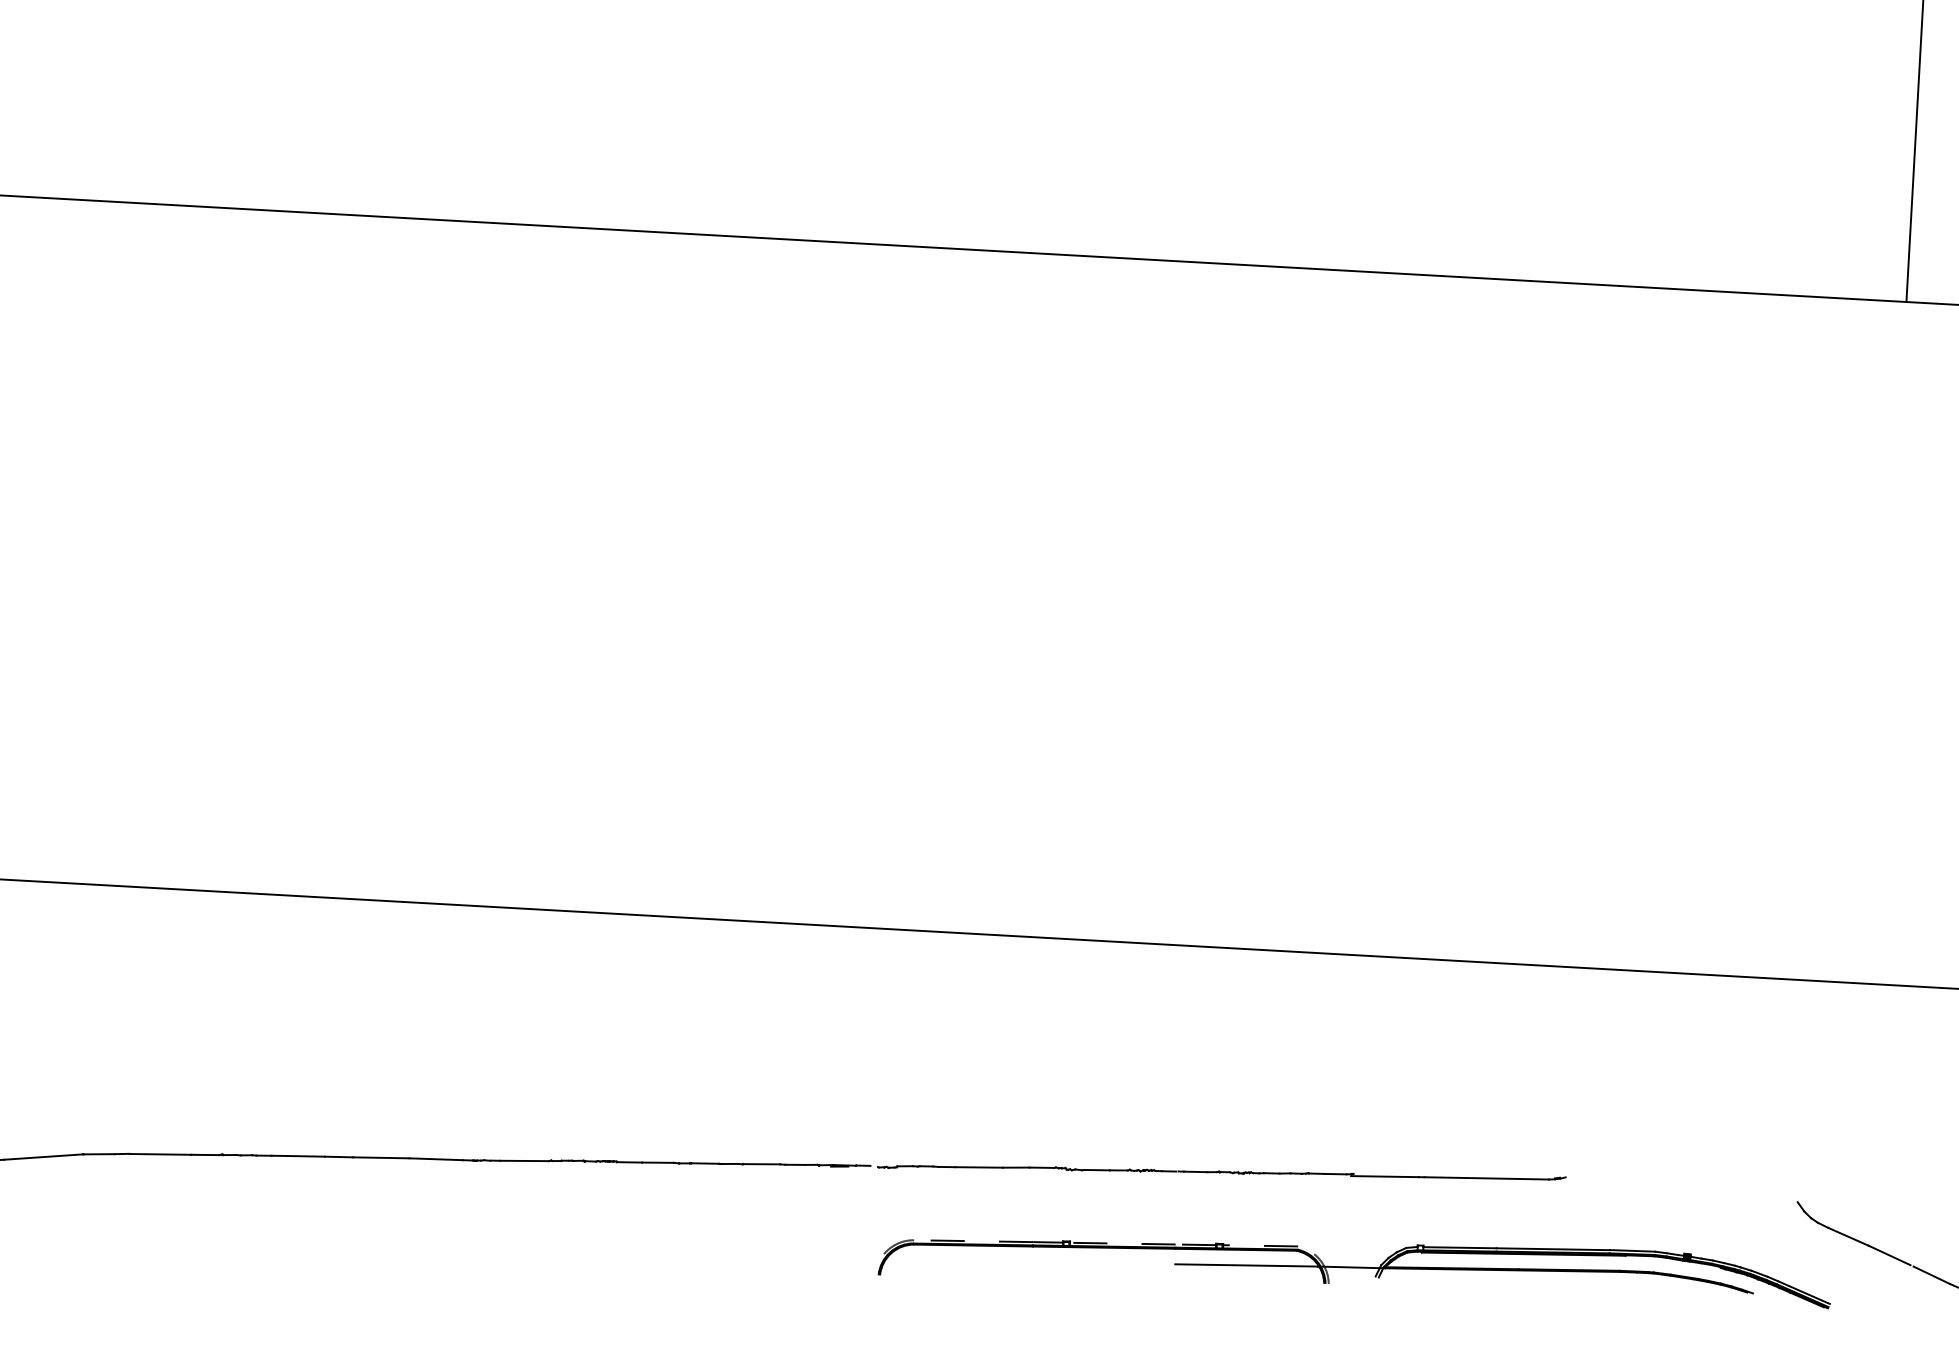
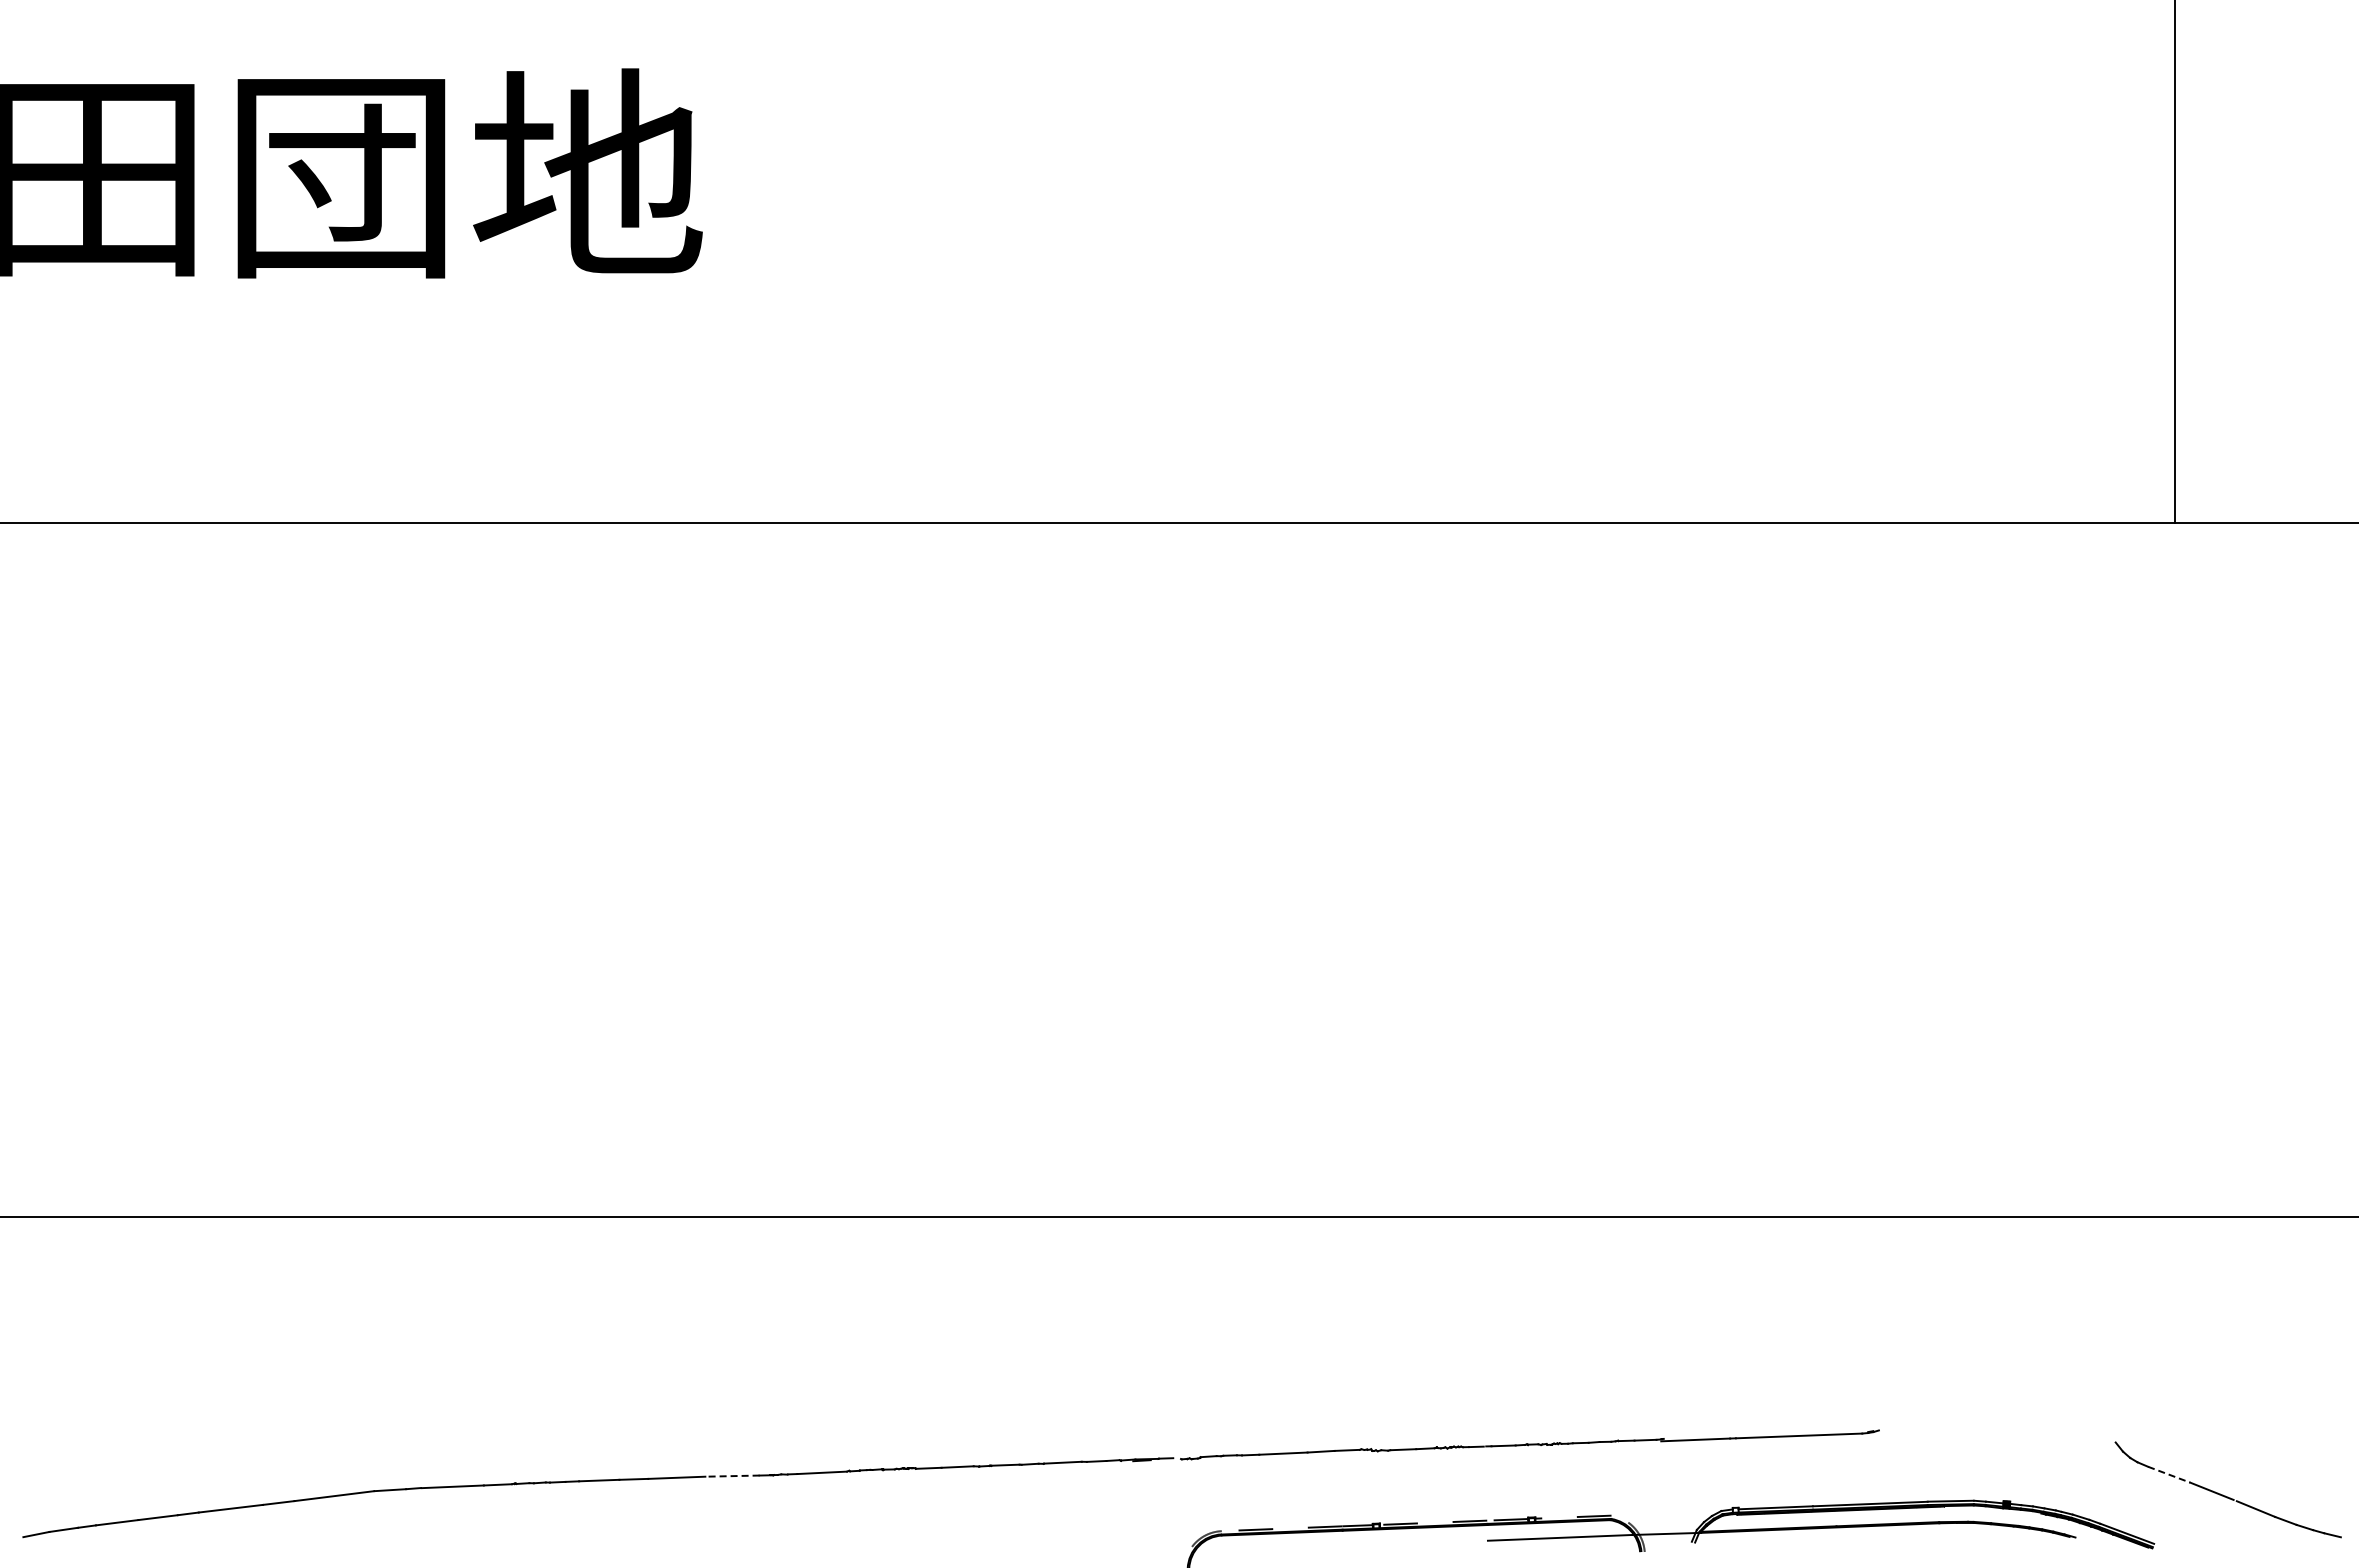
line: (435, 1159) -> (731, 1476), solid -> dashed
line: (1848, 1236) -> (2169, 1474), solid -> dashed

